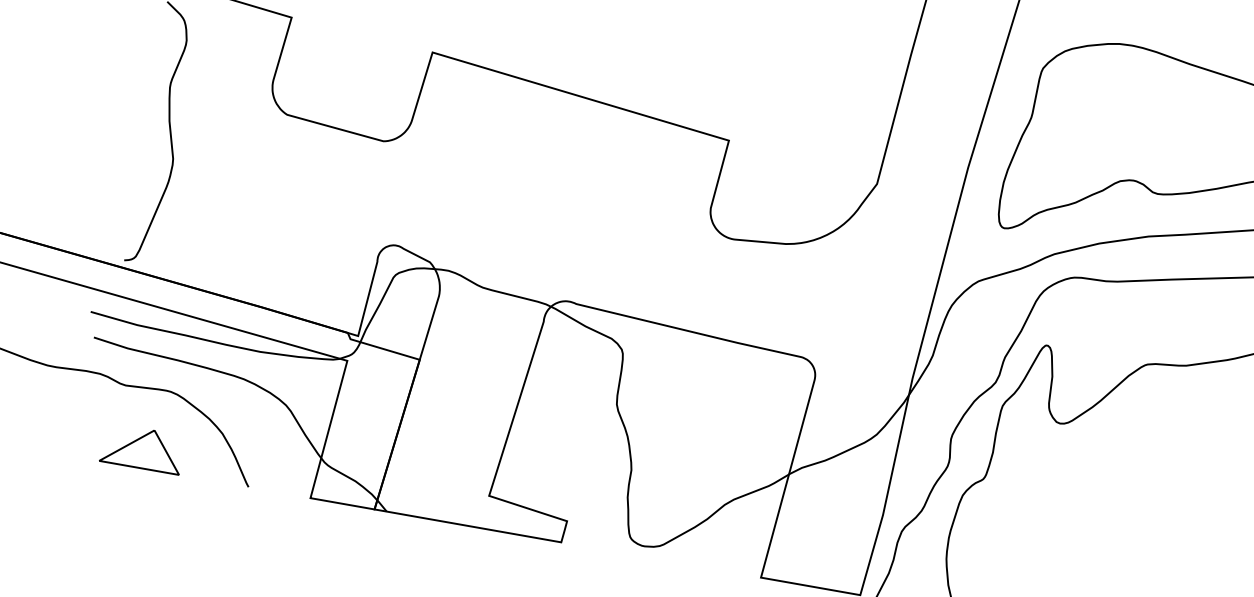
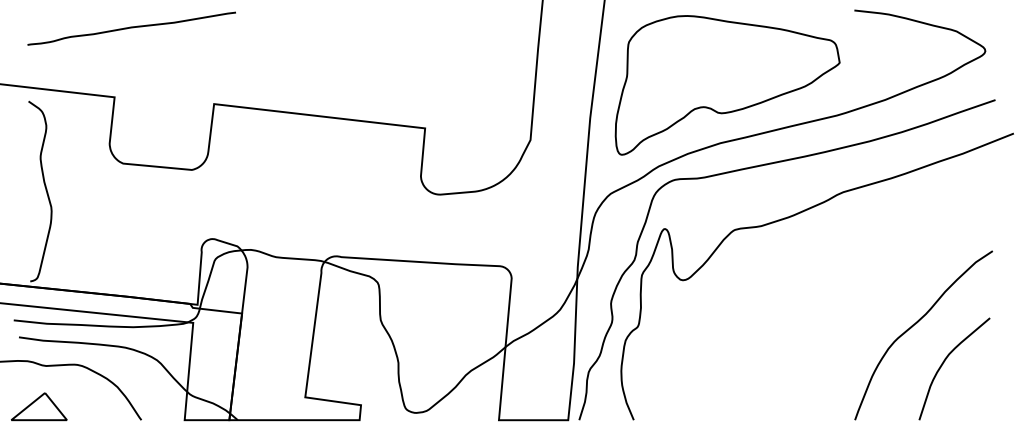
part: (141, 448) -> (38, 406), moved

